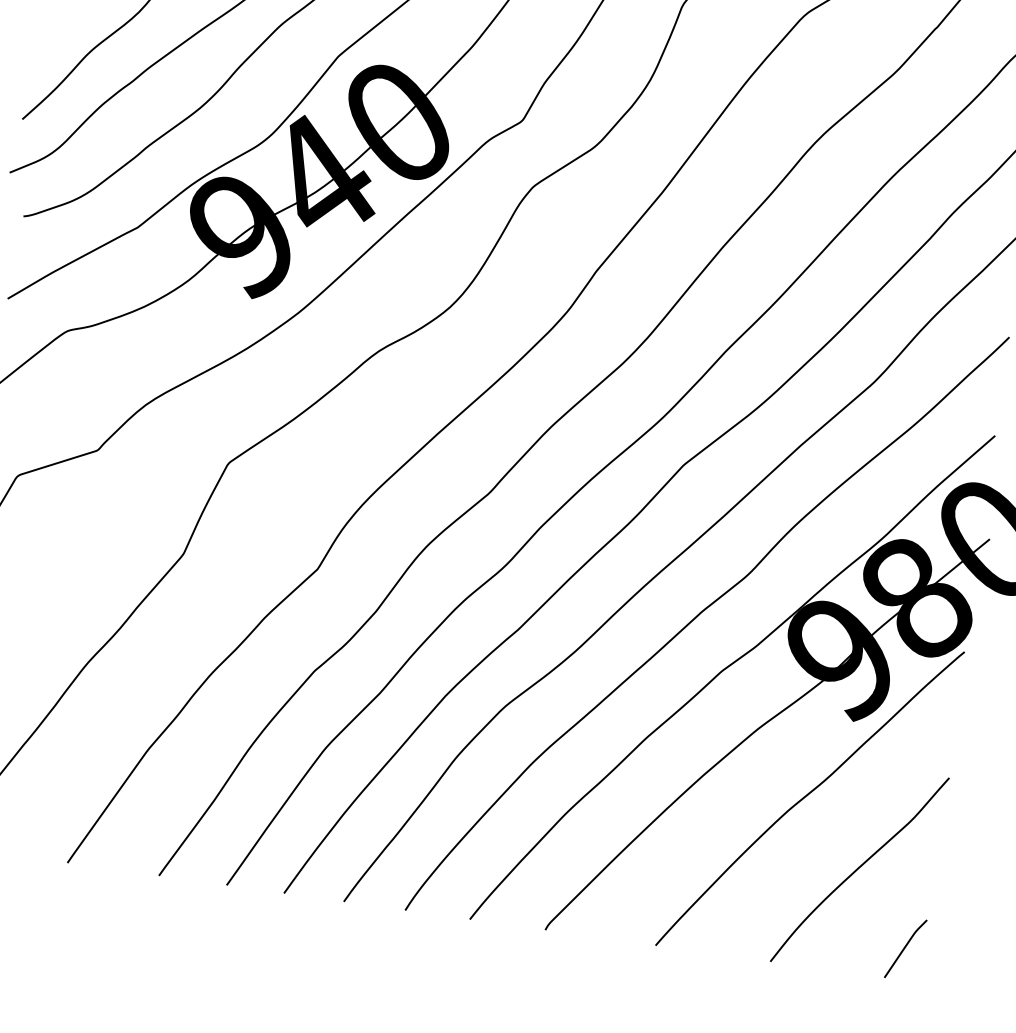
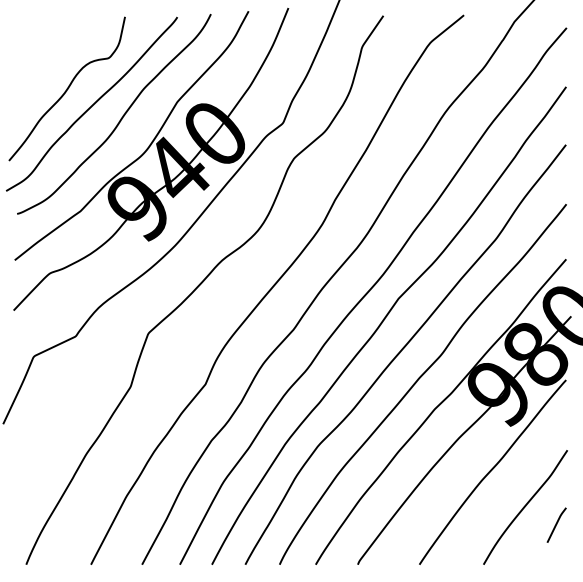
curve: (905, 947) -> (556, 524), moved

